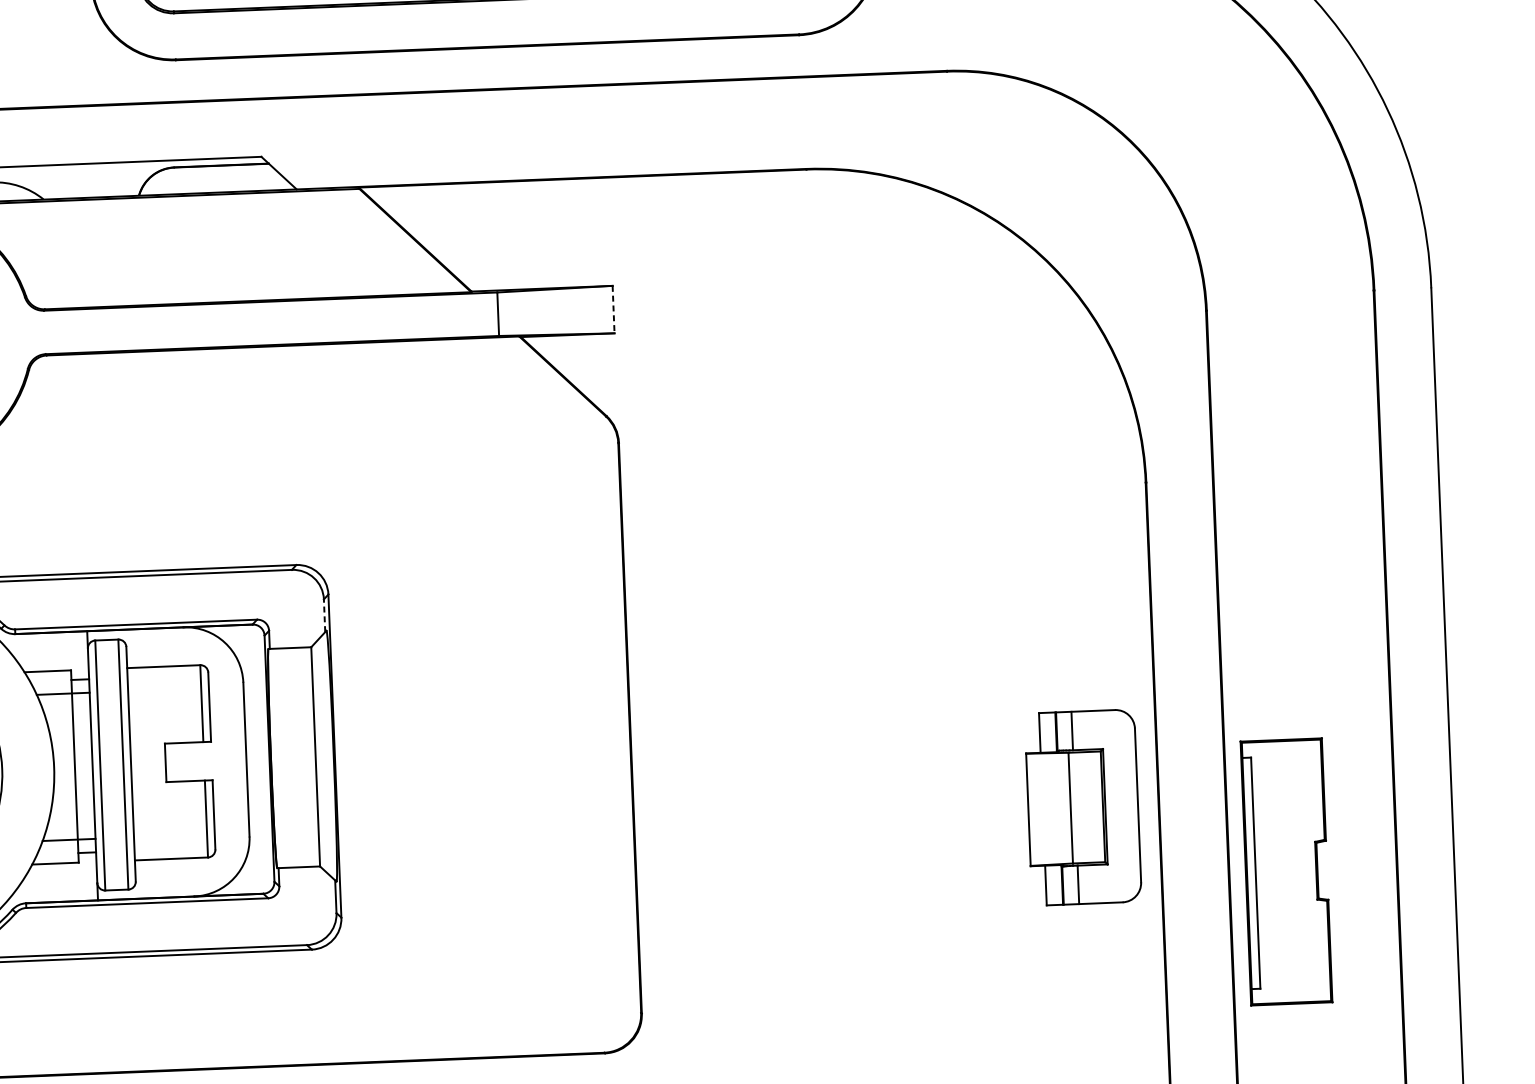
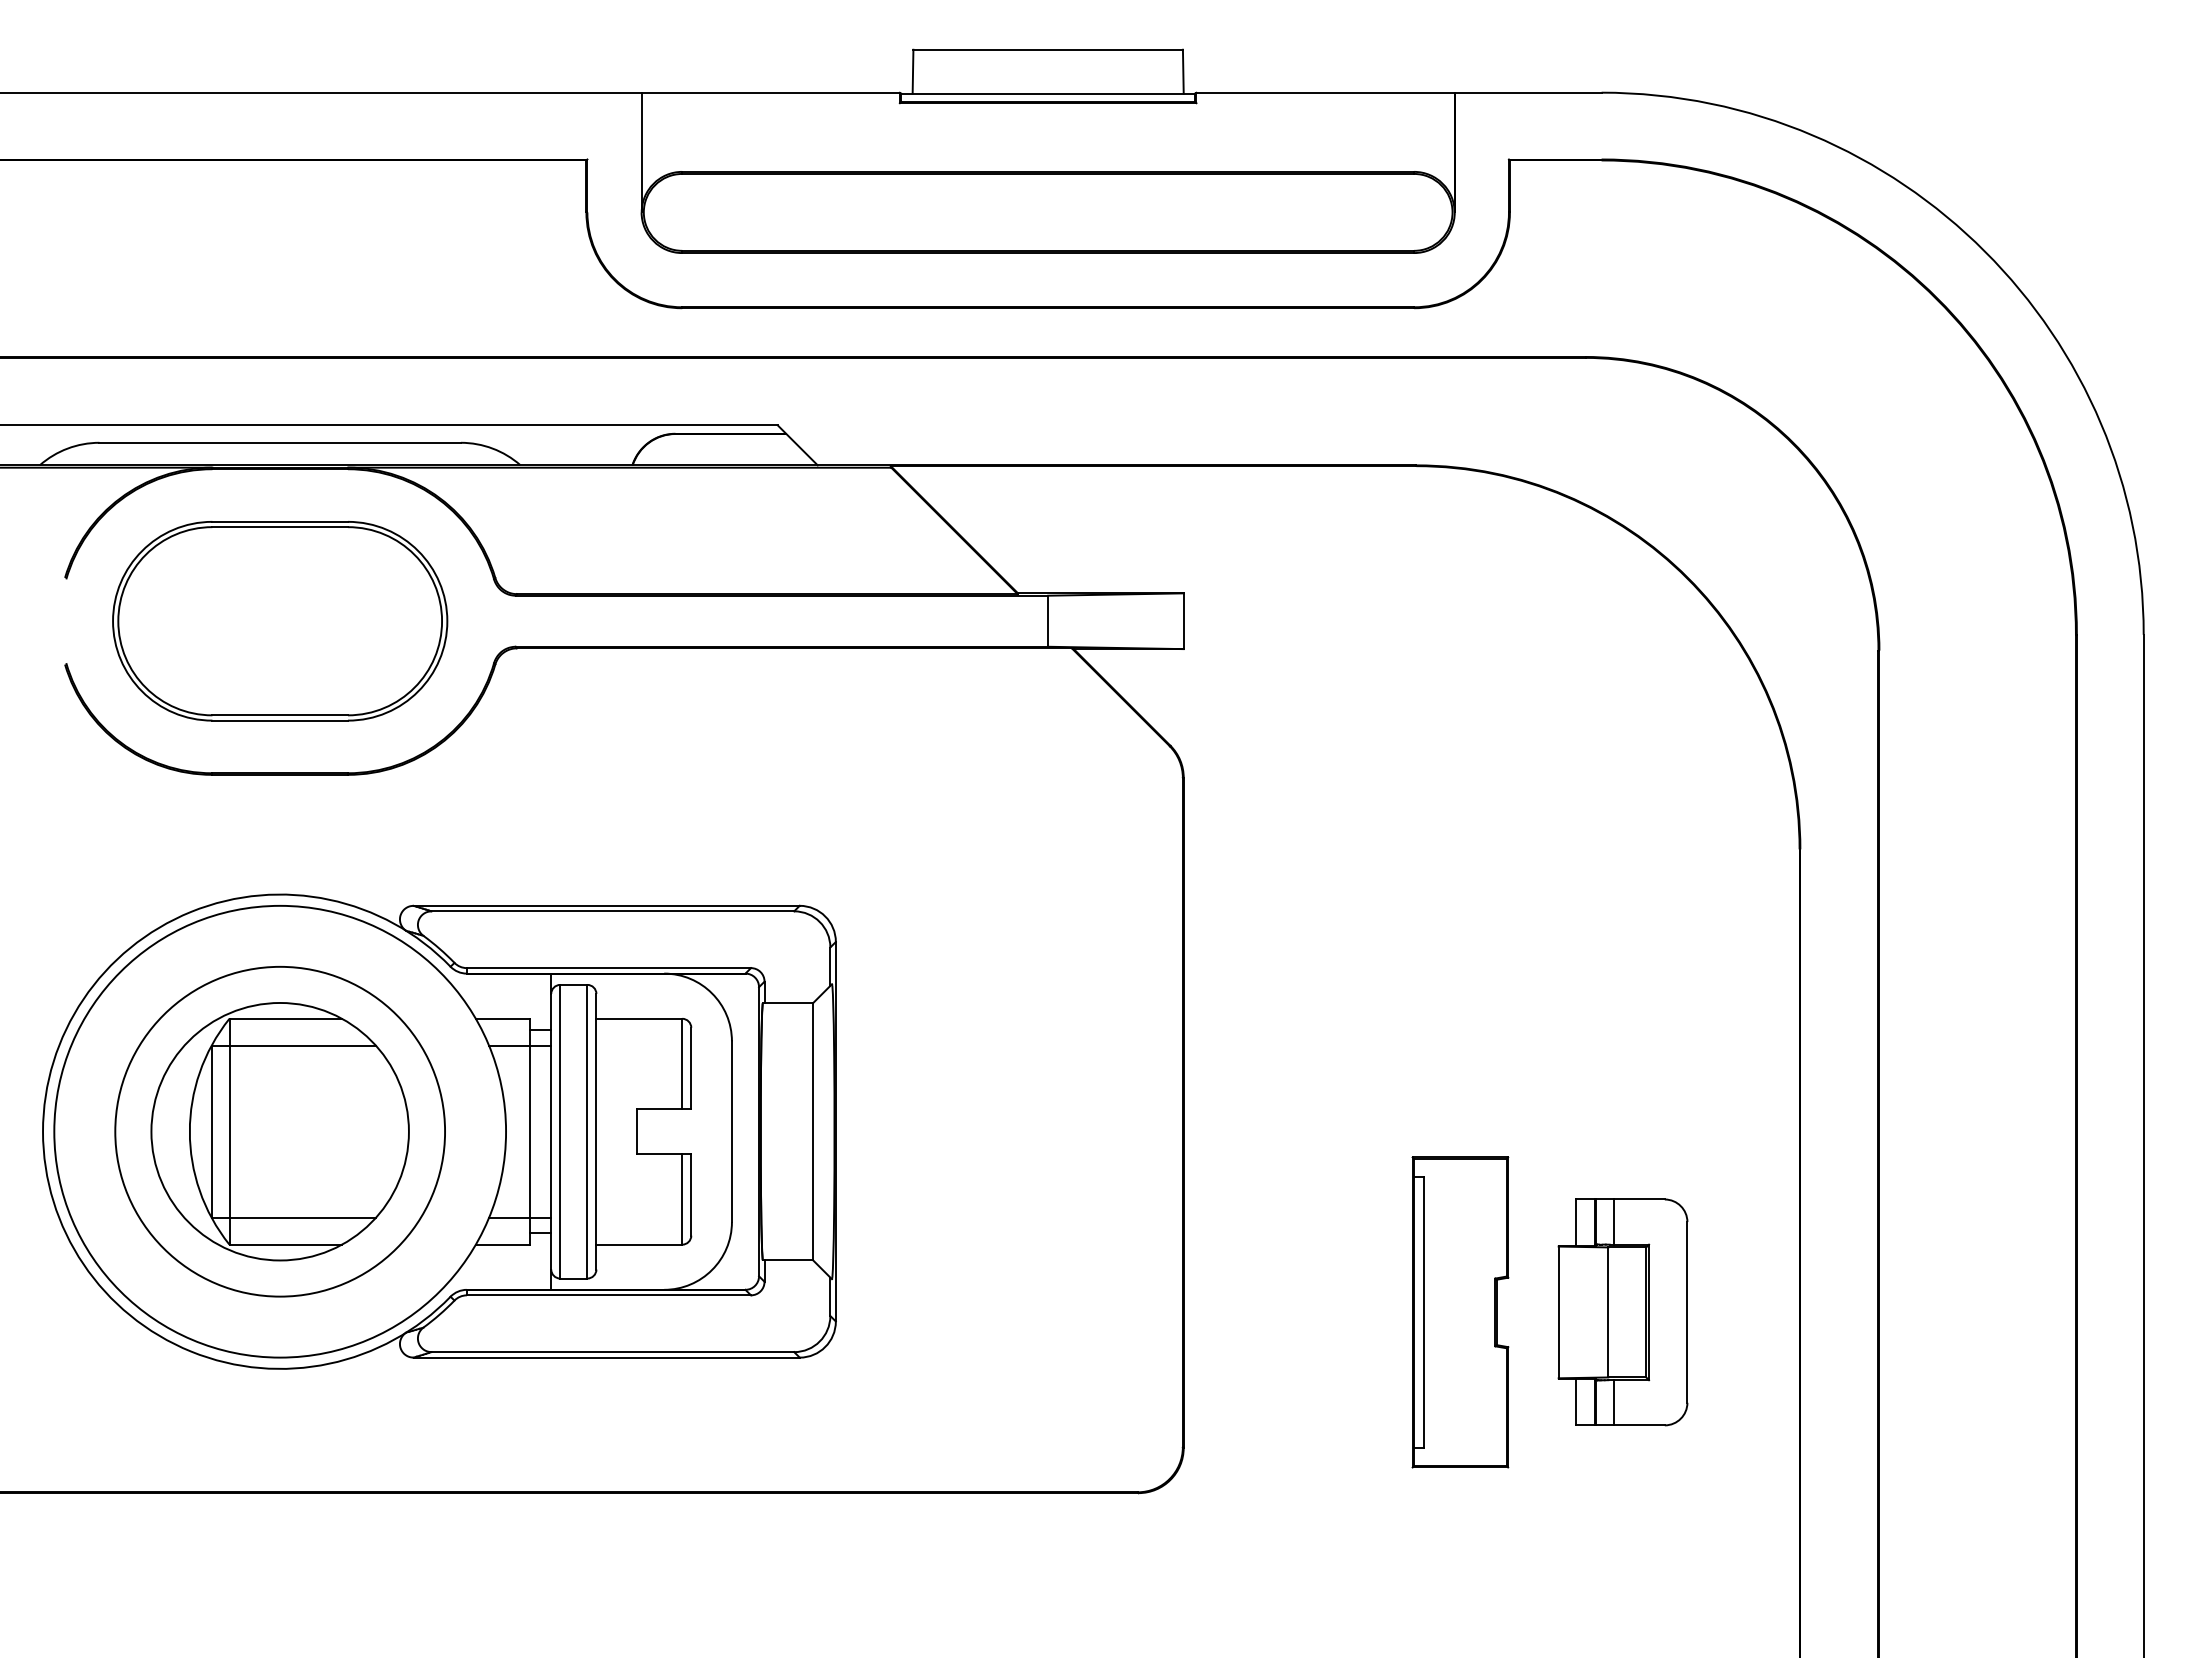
line: (613, 309) -> (1183, 621), dashed -> solid
line: (324, 615) -> (830, 966), dashed -> solid
part: (1082, 807) -> (1622, 1312), moved
part: (1286, 871) -> (1460, 1312), moved

